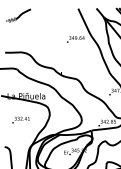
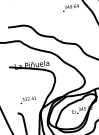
text: (20, 119) -> (27, 99), moved

